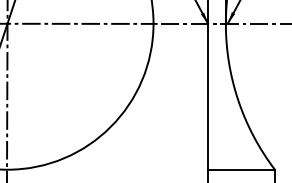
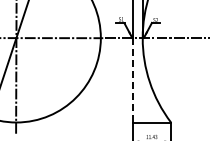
line: (208, 97) -> (132, 80), solid -> dashed

